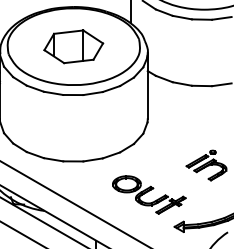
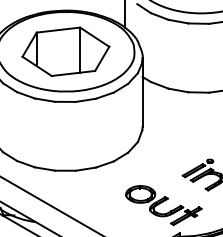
part: (73, 46) -> (65, 51), size x1.43
part: (149, 194) -> (164, 205), moved

